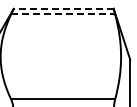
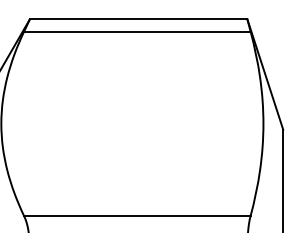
line: (63, 8) -> (138, 18), dashed -> solid
line: (63, 14) -> (138, 31), dashed -> solid

